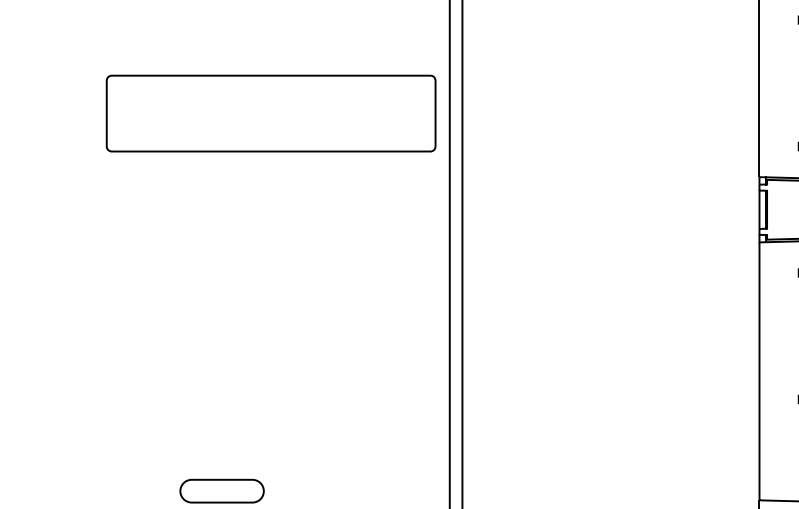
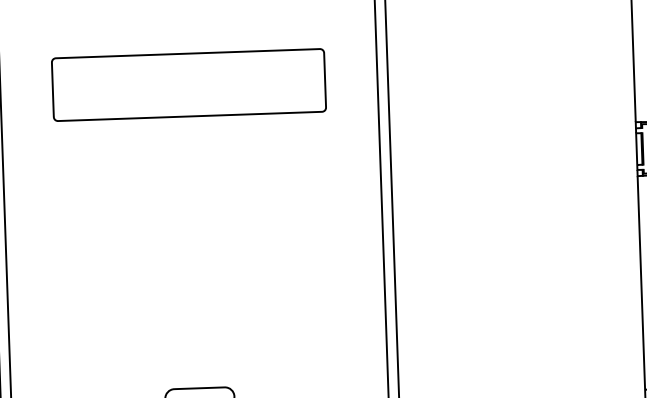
part: (270, 113) -> (188, 84), moved

